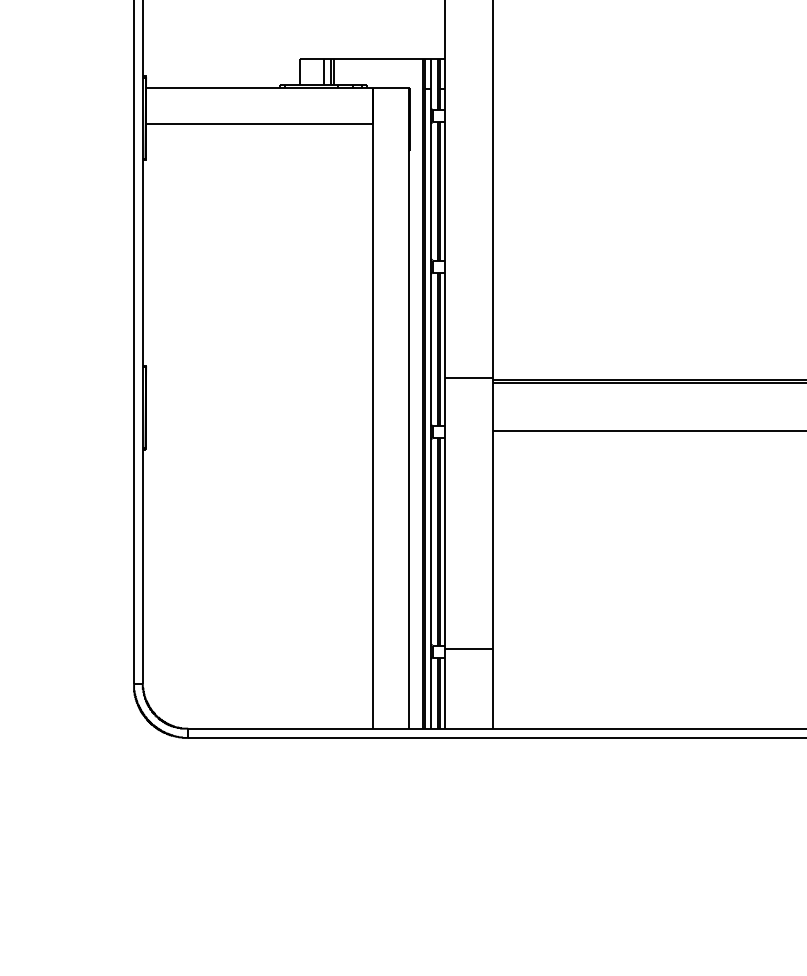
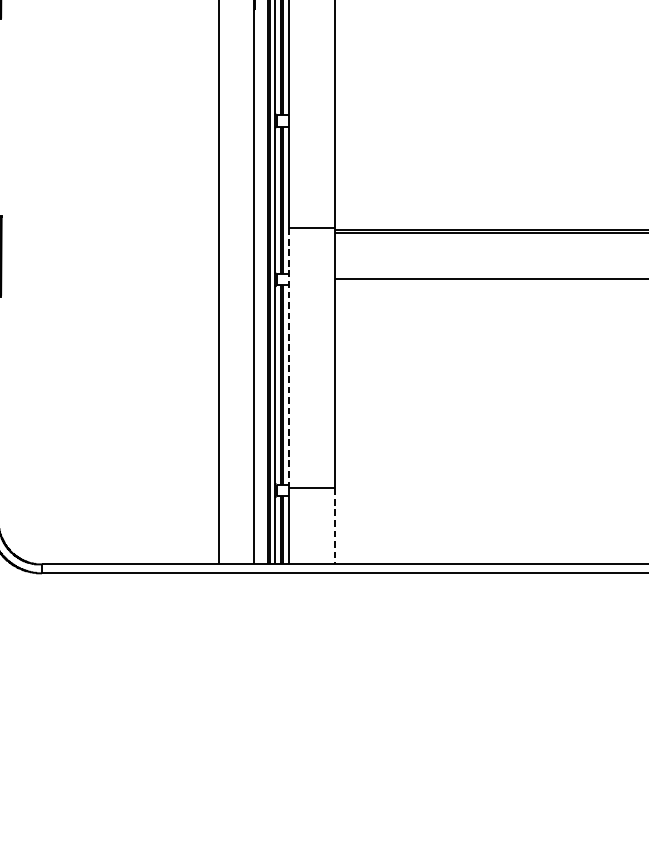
line: (445, 513) -> (288, 357), solid -> dashed
line: (493, 688) -> (334, 525), solid -> dashed

